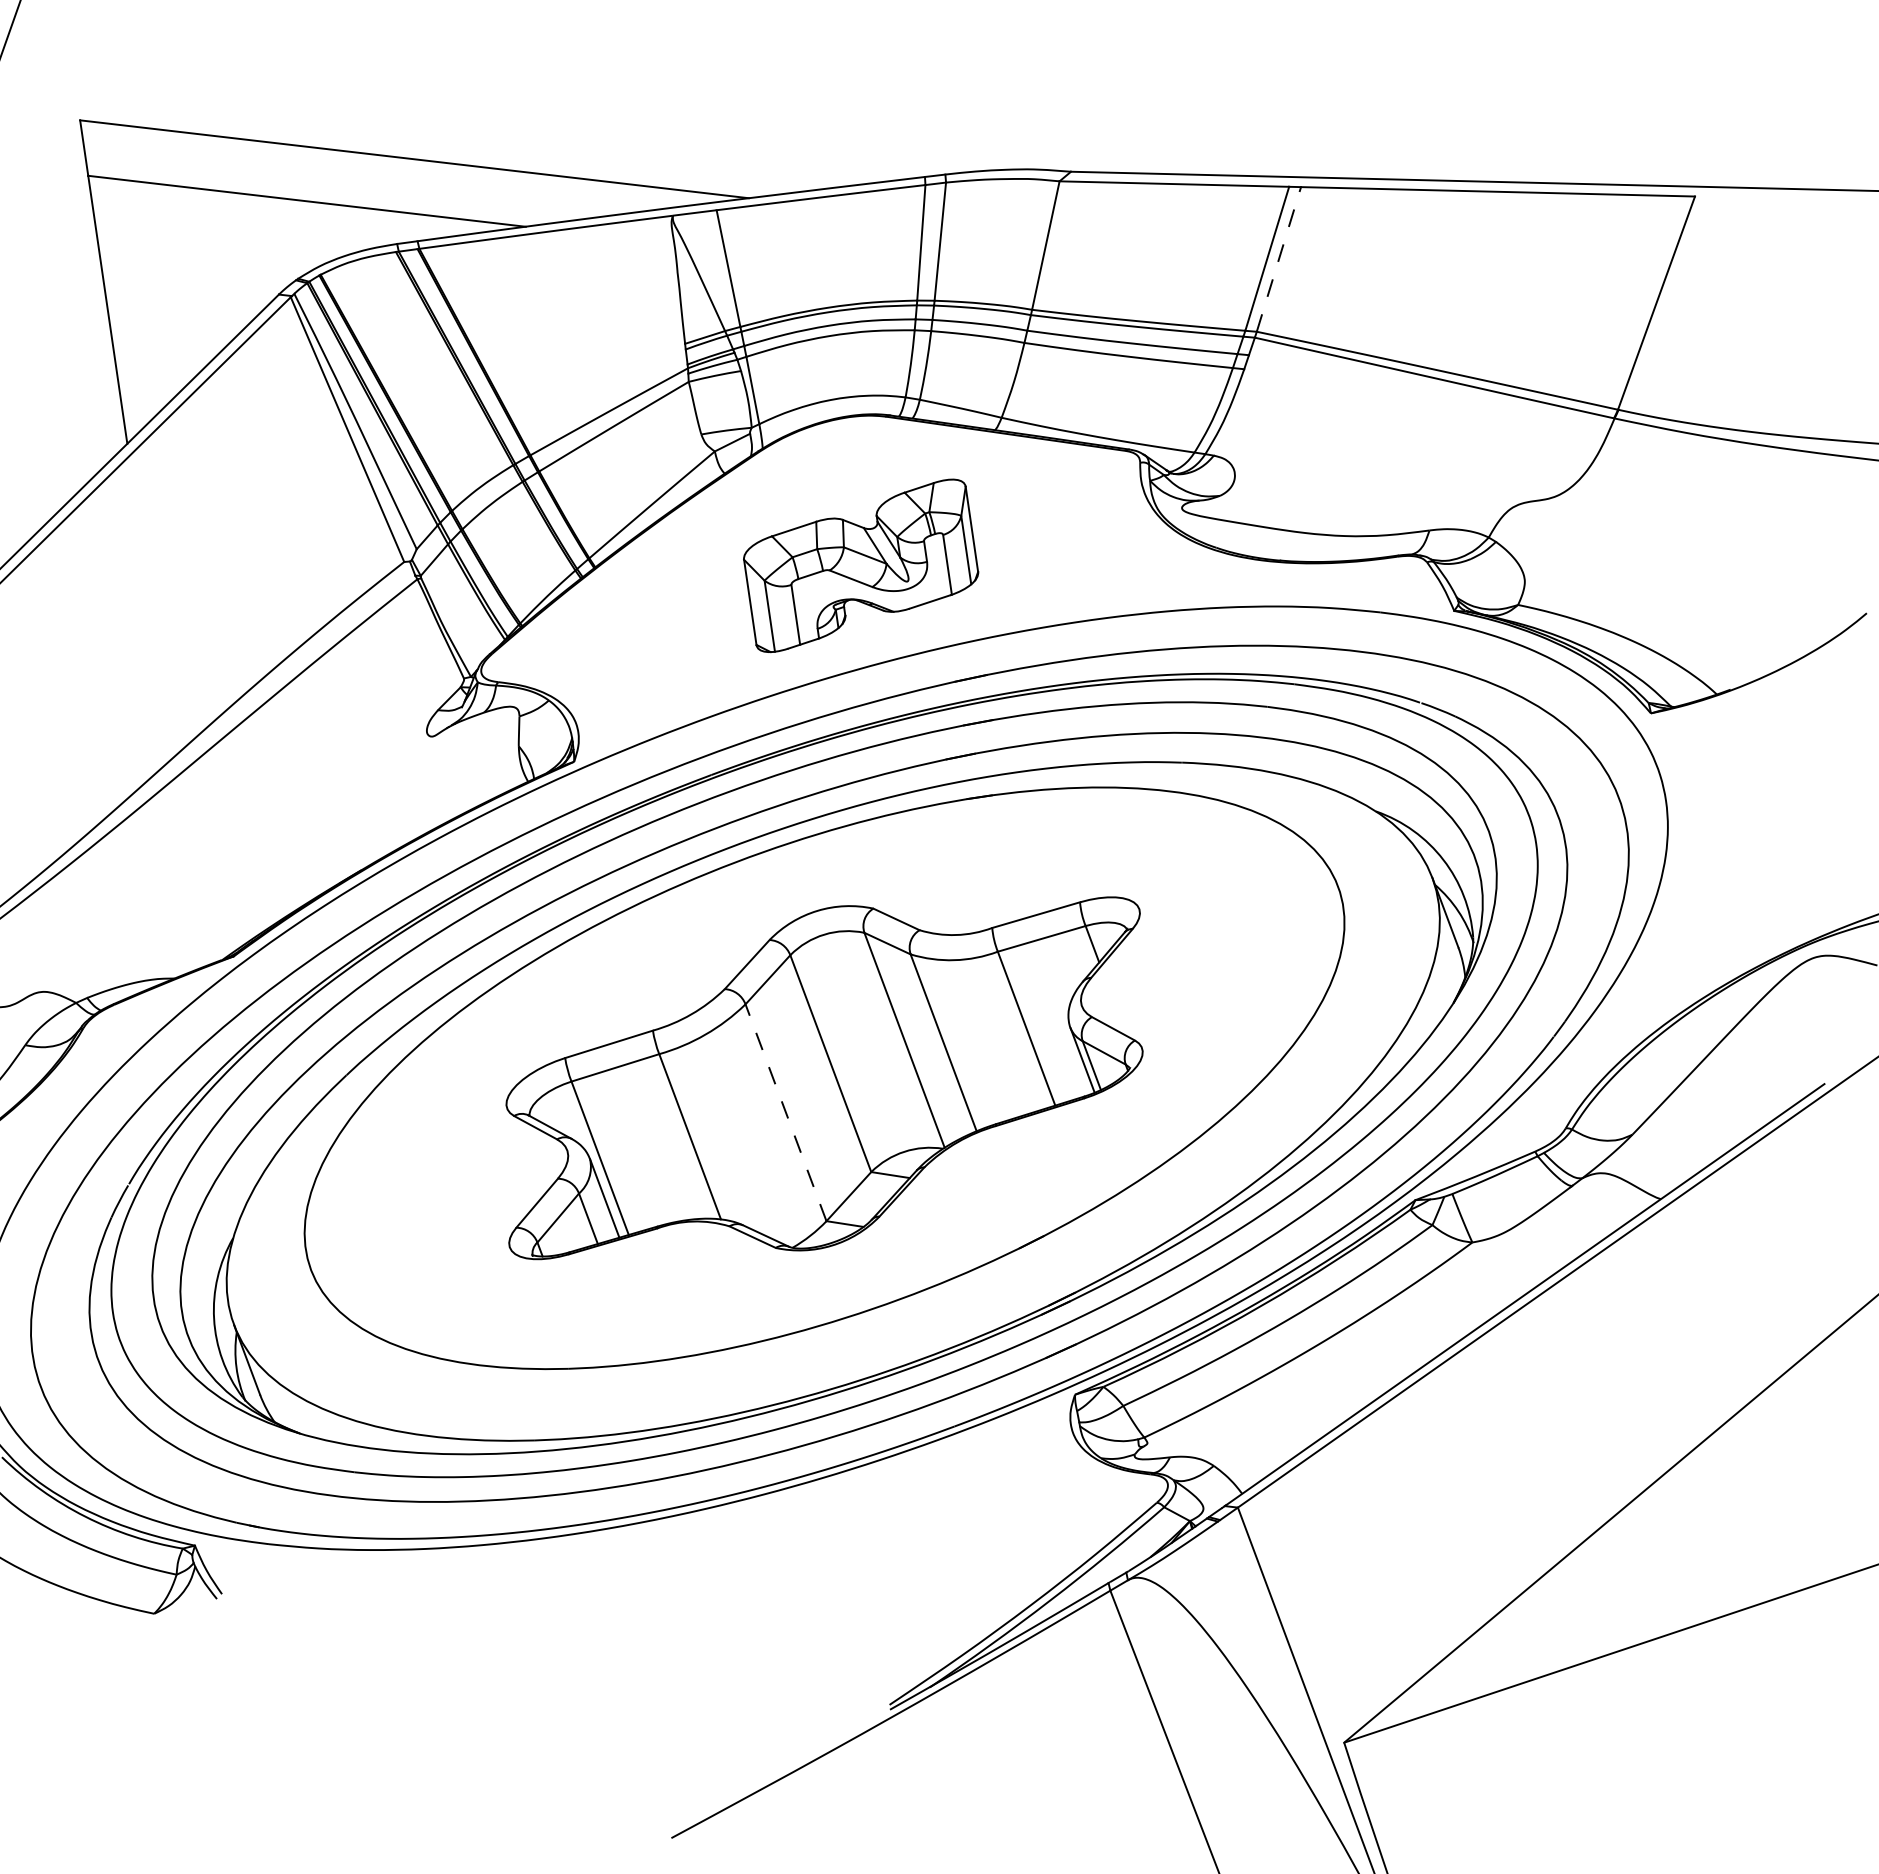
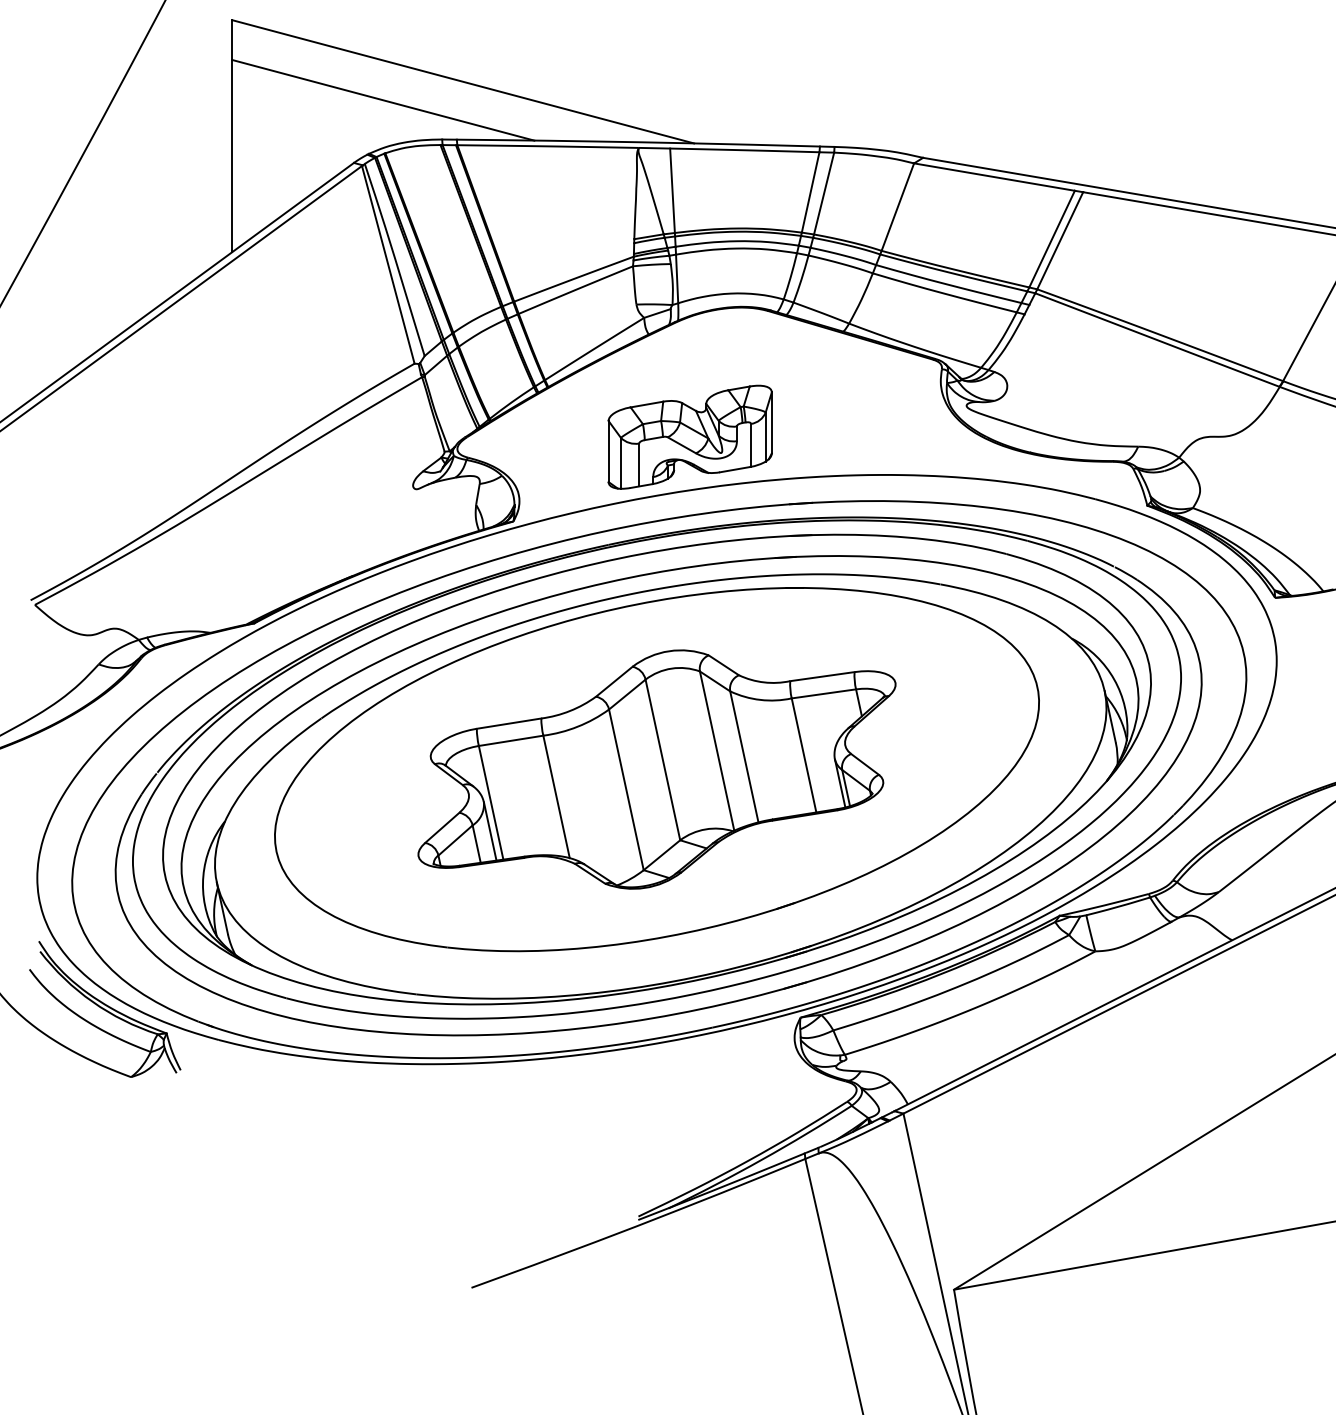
line: (1279, 259) -> (1060, 240), dashed -> solid
part: (859, 564) -> (689, 436), moved
line: (786, 1112) -> (626, 789), dashed -> solid

